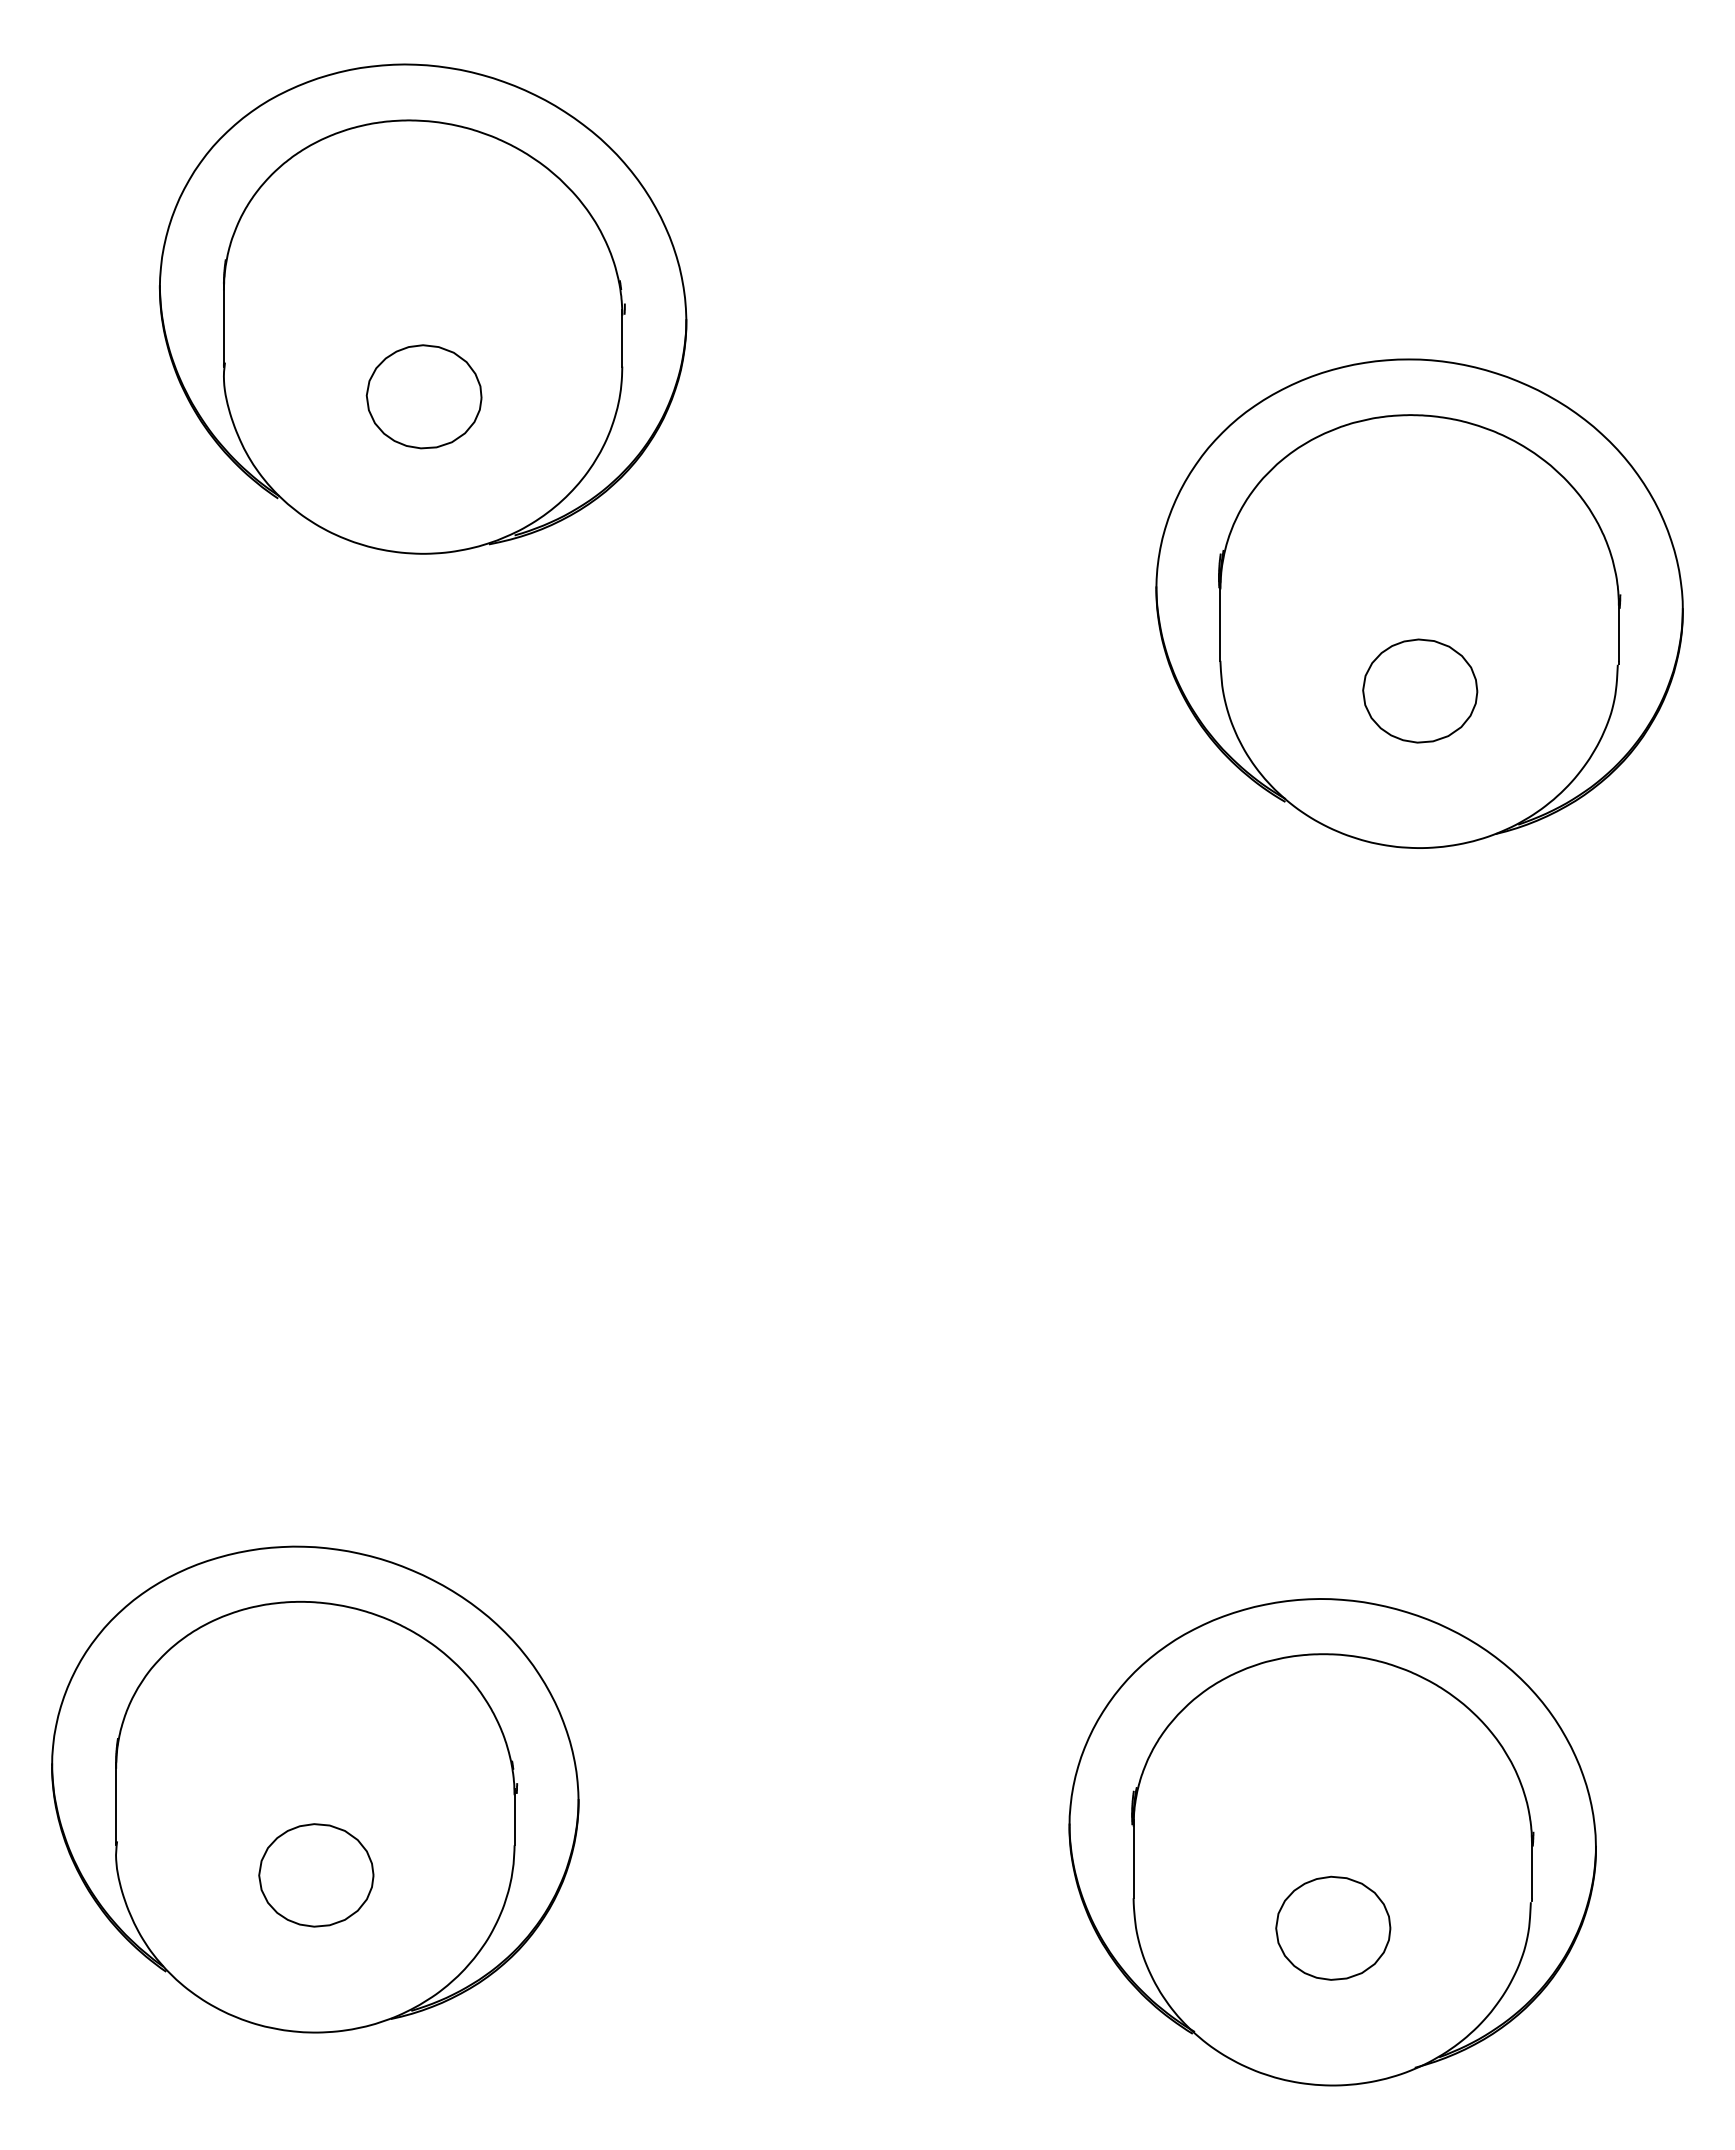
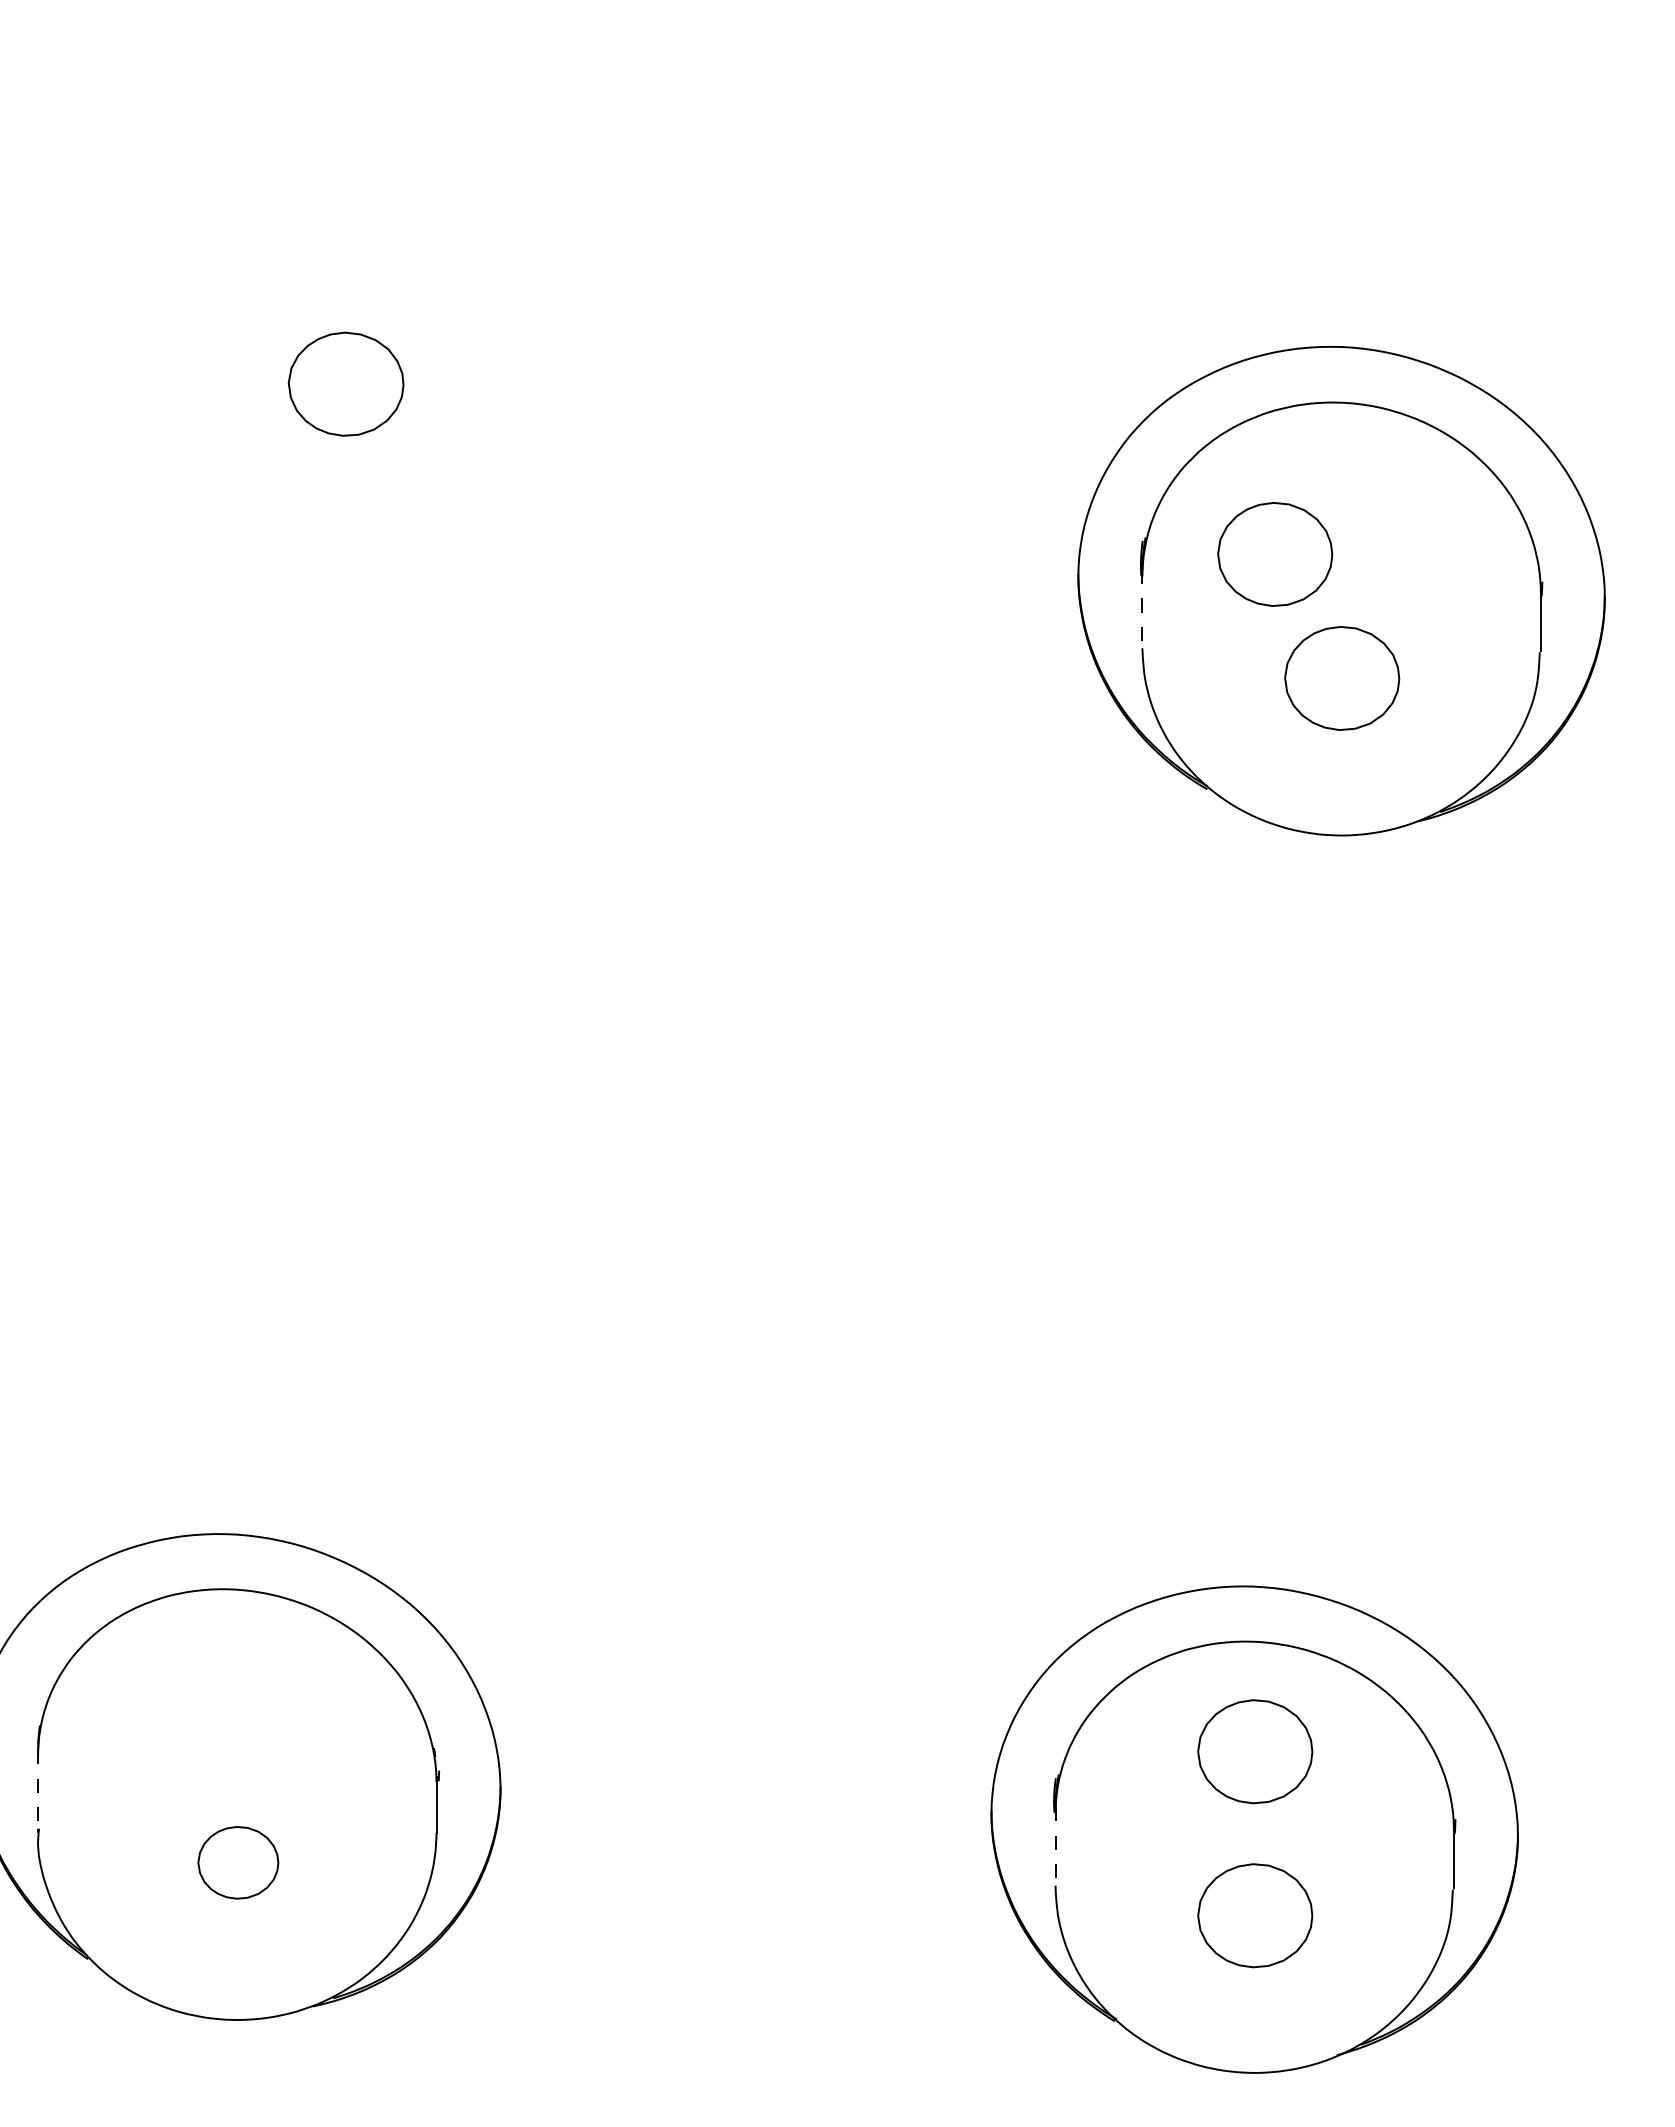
part: (422, 308) -> (344, 295), removed
part: (1353, 566) -> (1275, 553), added
line: (1220, 622) -> (1142, 609), solid -> dashed
part: (1333, 1763) -> (1255, 1750), added
line: (116, 1804) -> (38, 1791), solid -> dashed
line: (1133, 1859) -> (1055, 1846), solid -> dashed
part: (316, 1875) -> (238, 1862), size x0.7

